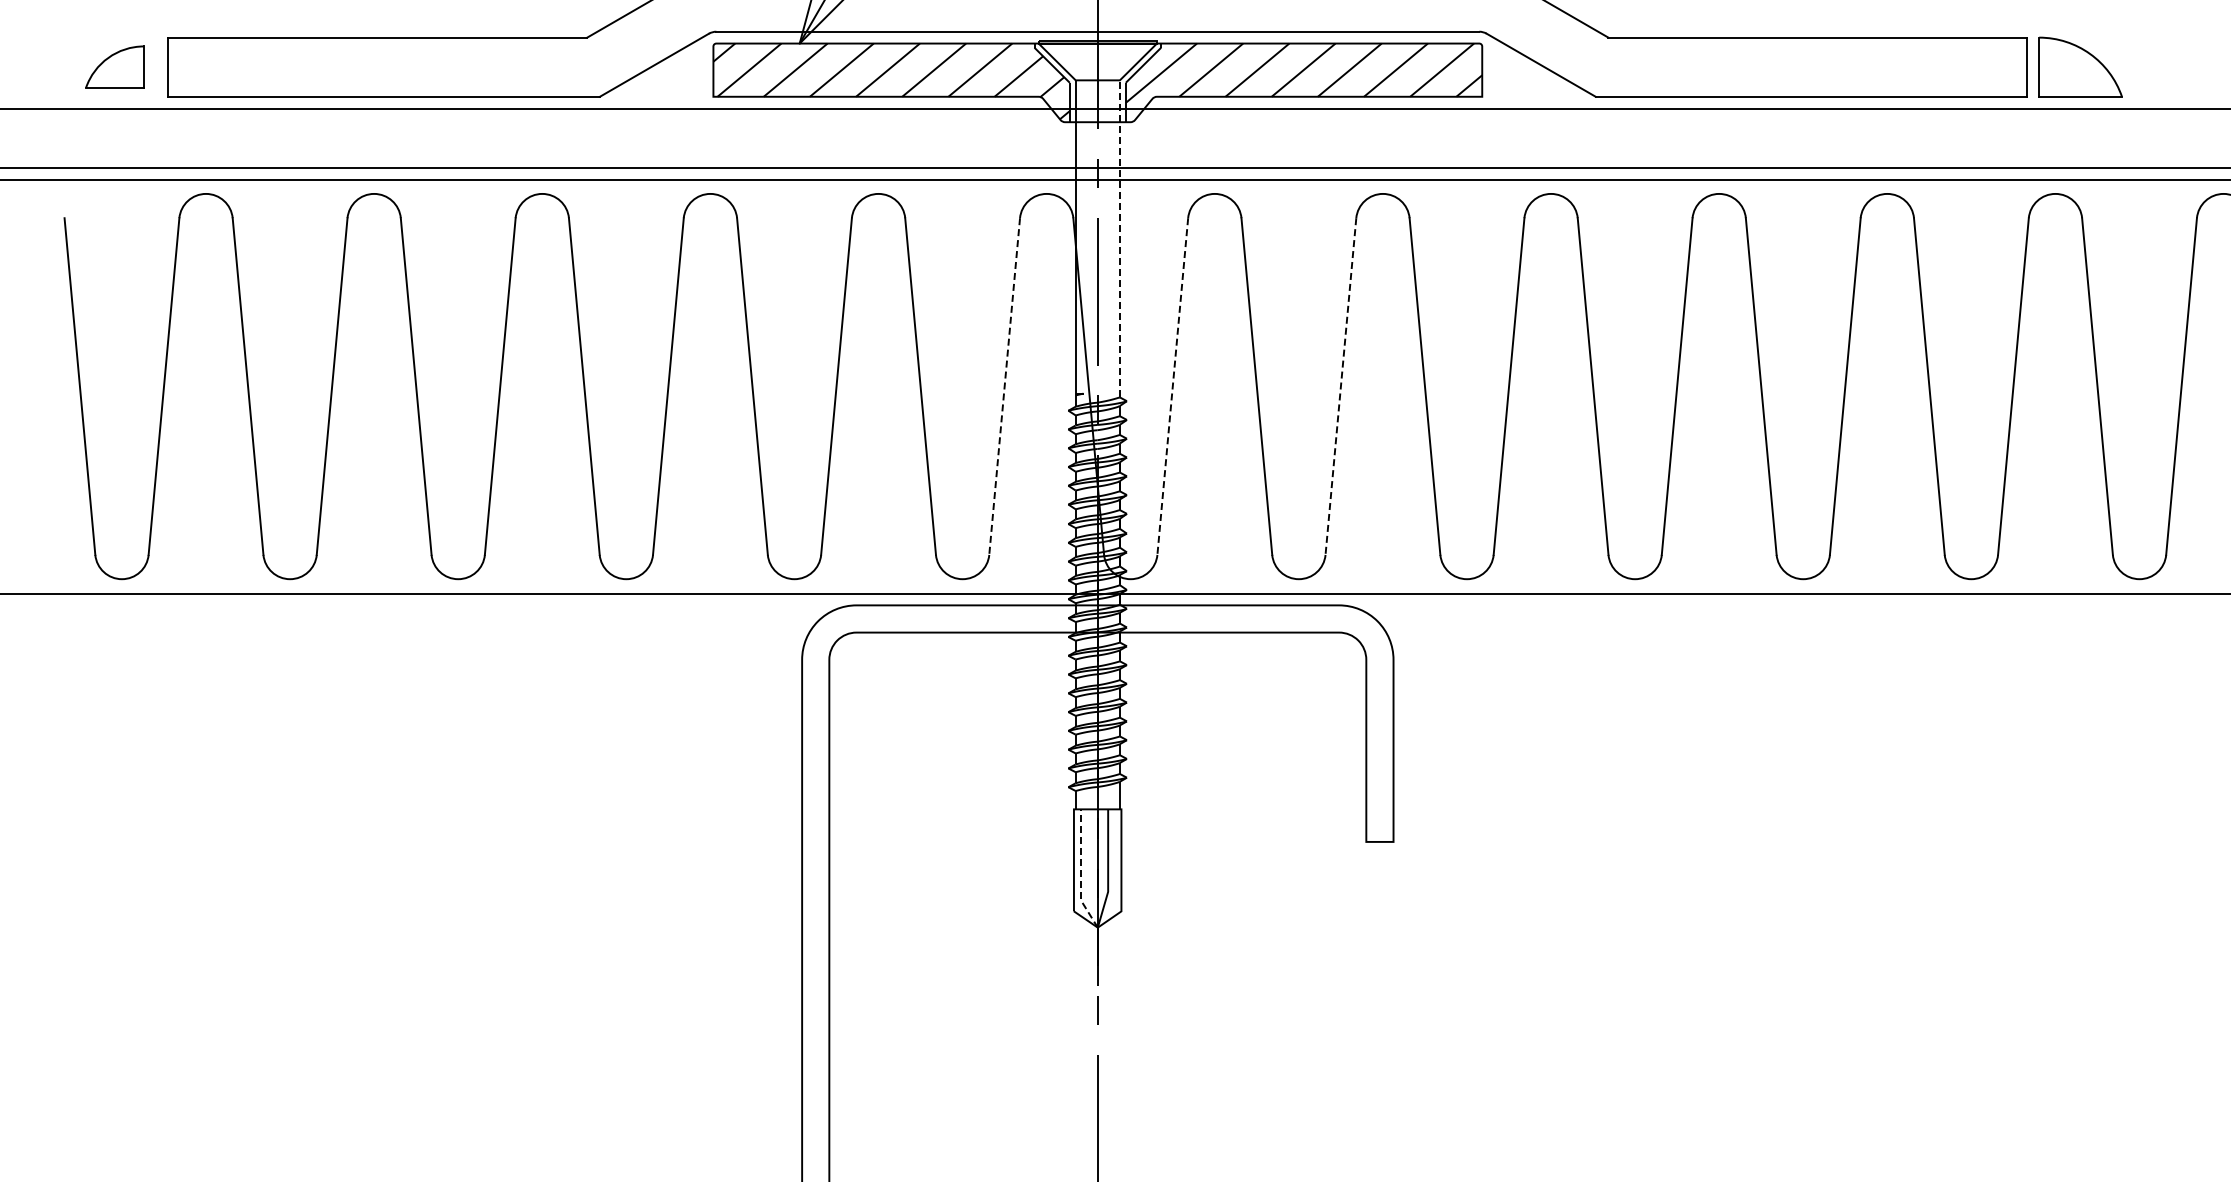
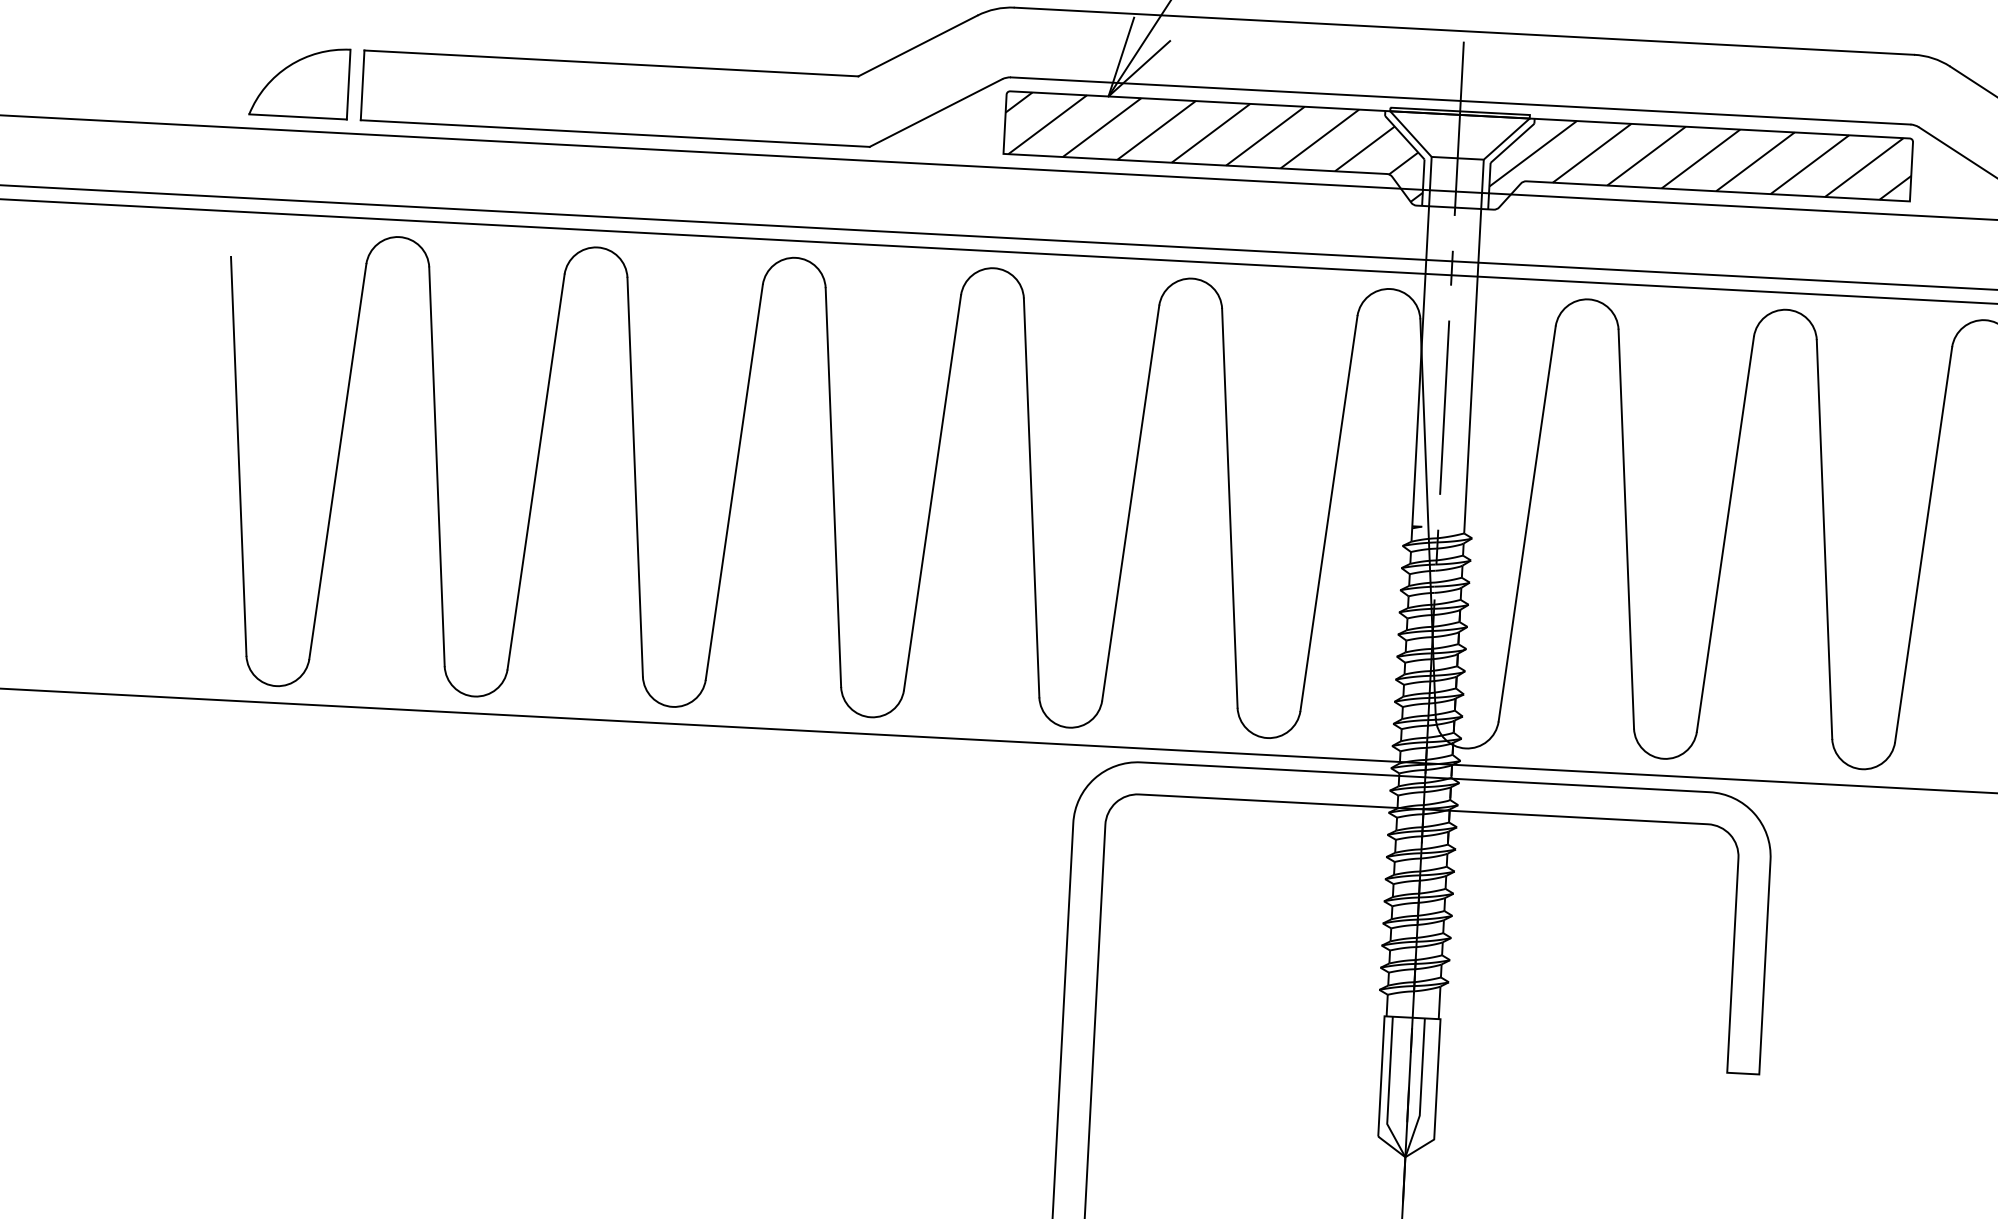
part: (114, 66) -> (299, 81), size x1.43
line: (1119, 238) -> (1473, 346), dashed -> solid
line: (1004, 387) -> (1328, 514), dashed -> solid
line: (1172, 387) -> (1526, 525), dashed -> solid
line: (1340, 387) -> (1724, 535), dashed -> solid
line: (1080, 871) -> (1388, 1089), dashed -> solid

